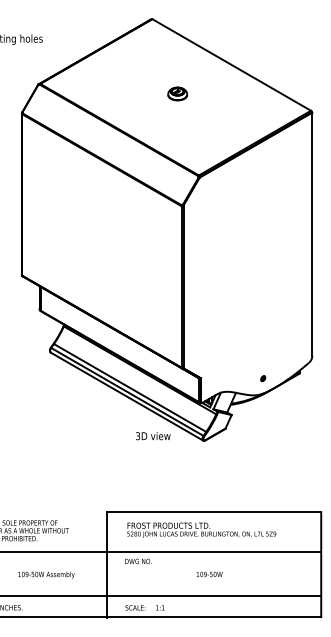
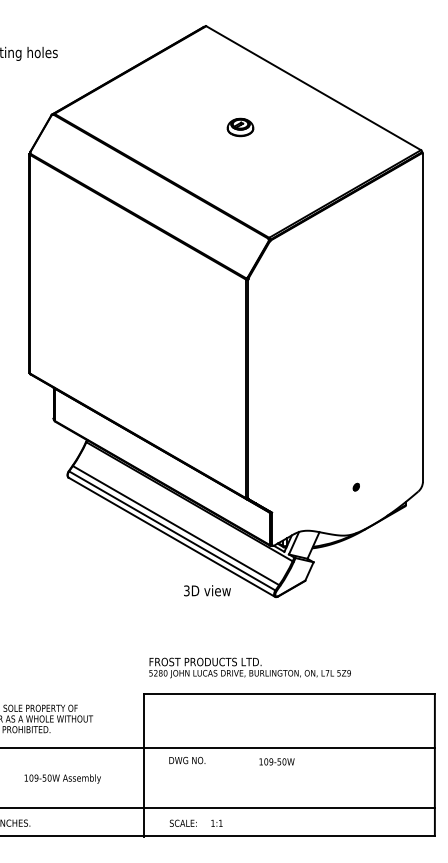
part: (263, 378) -> (356, 487), moved
text: (201, 529) -> (249, 667), moved
text: (209, 574) -> (276, 761), moved

